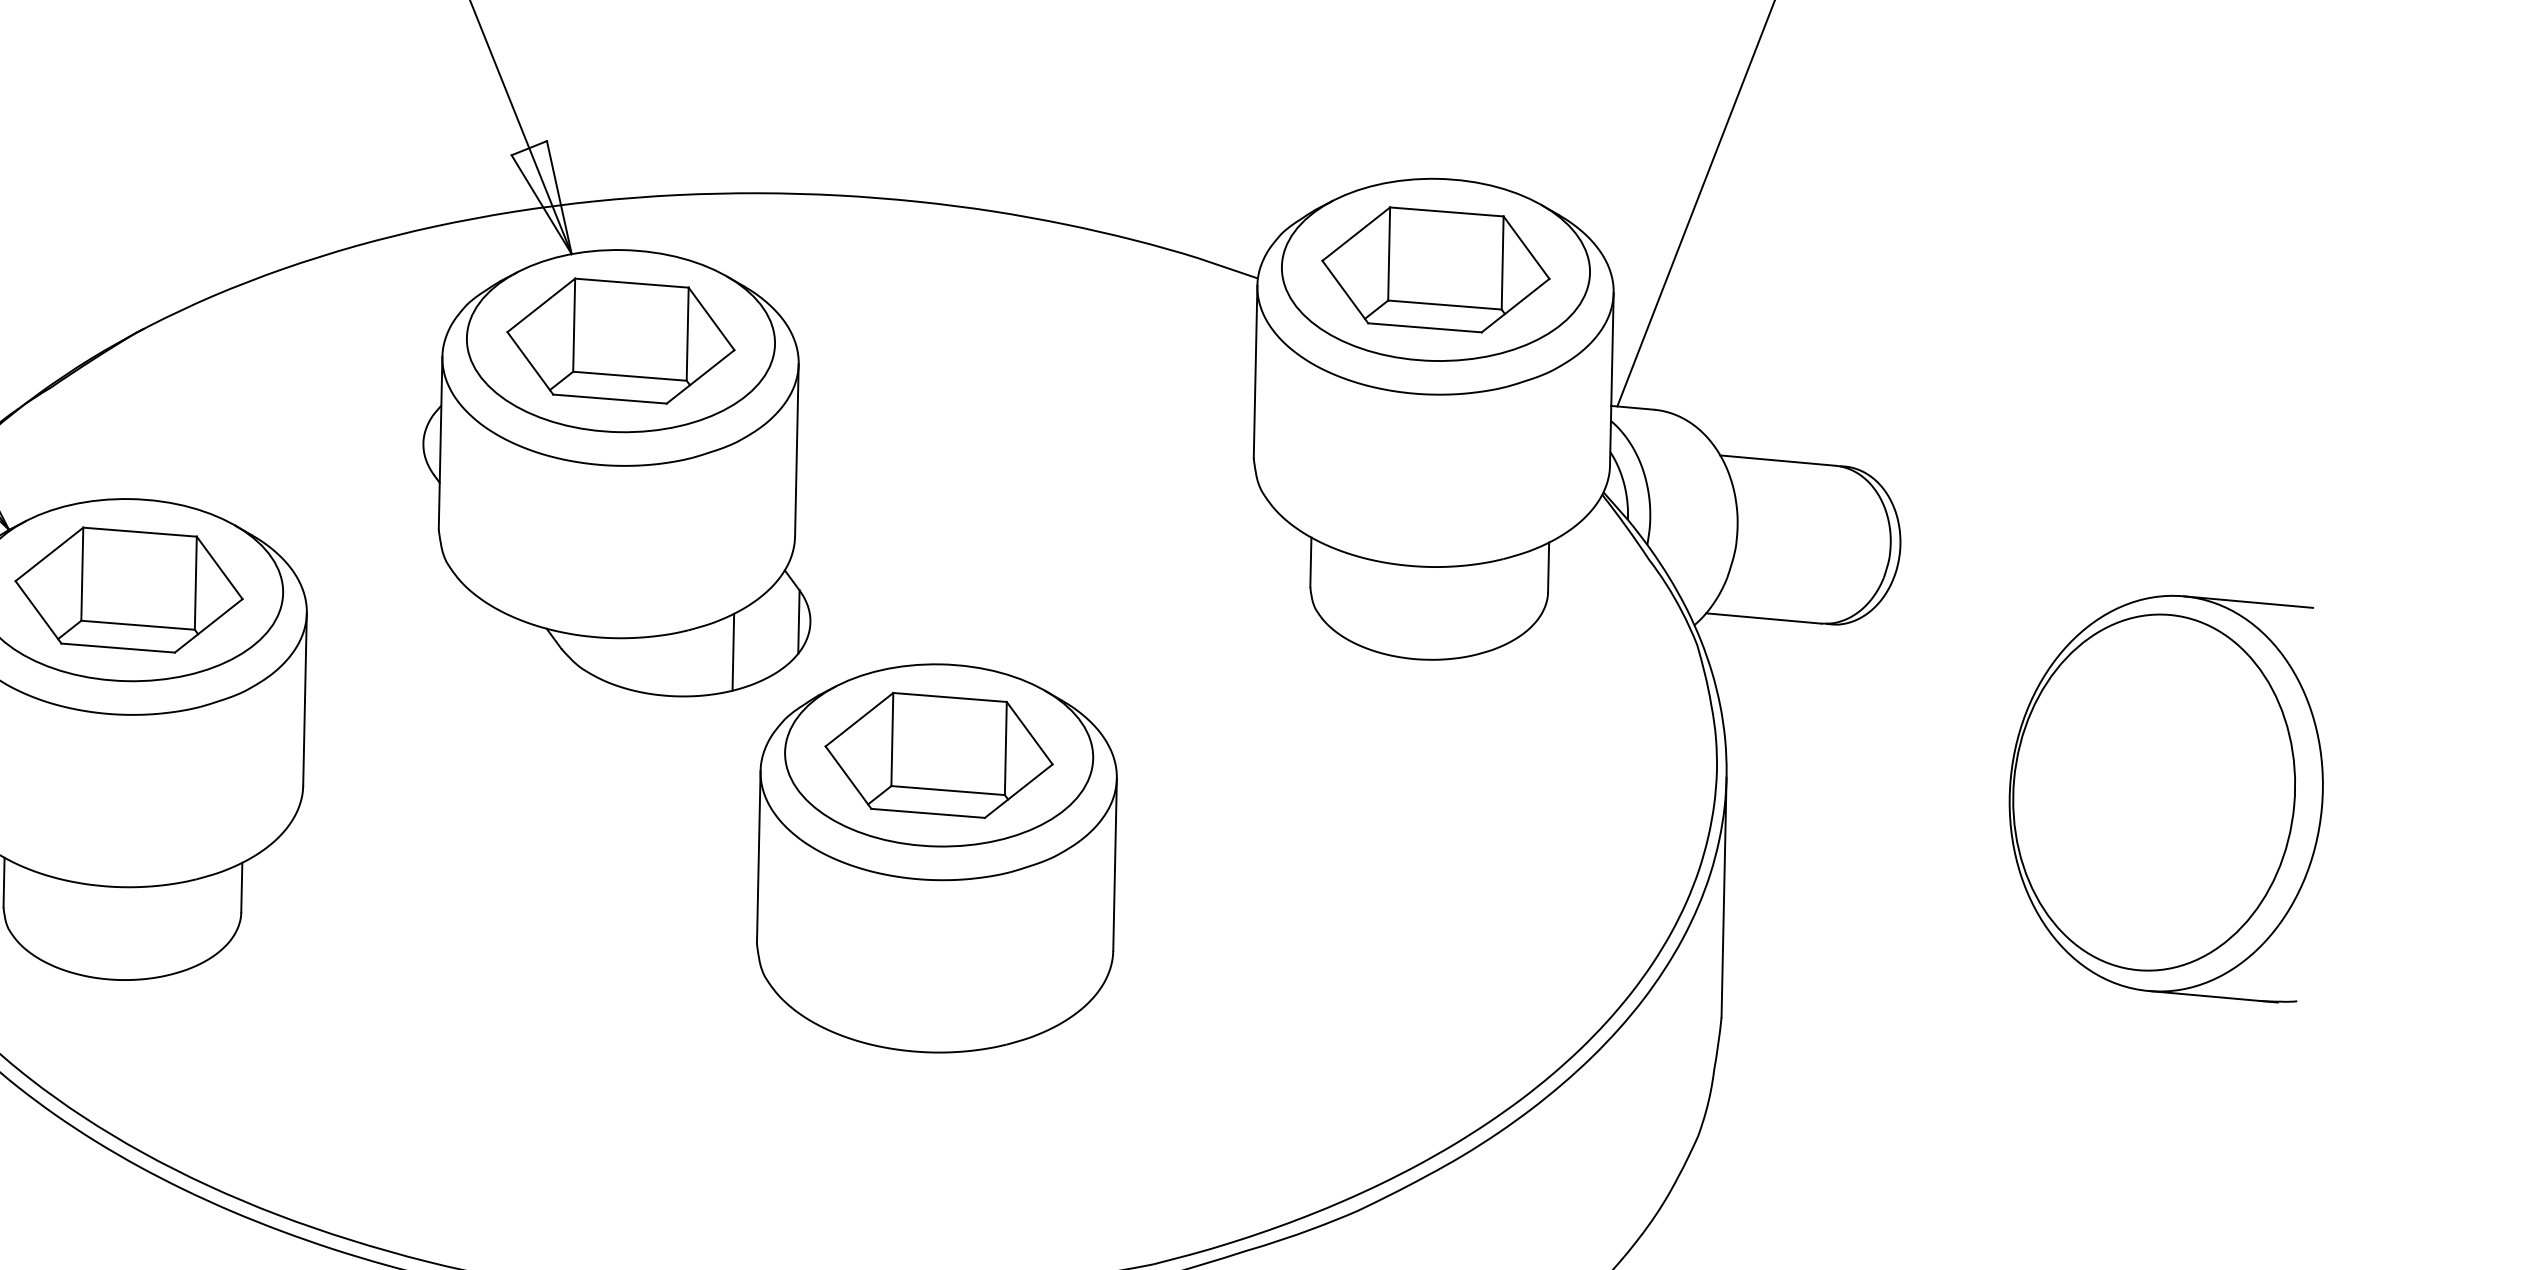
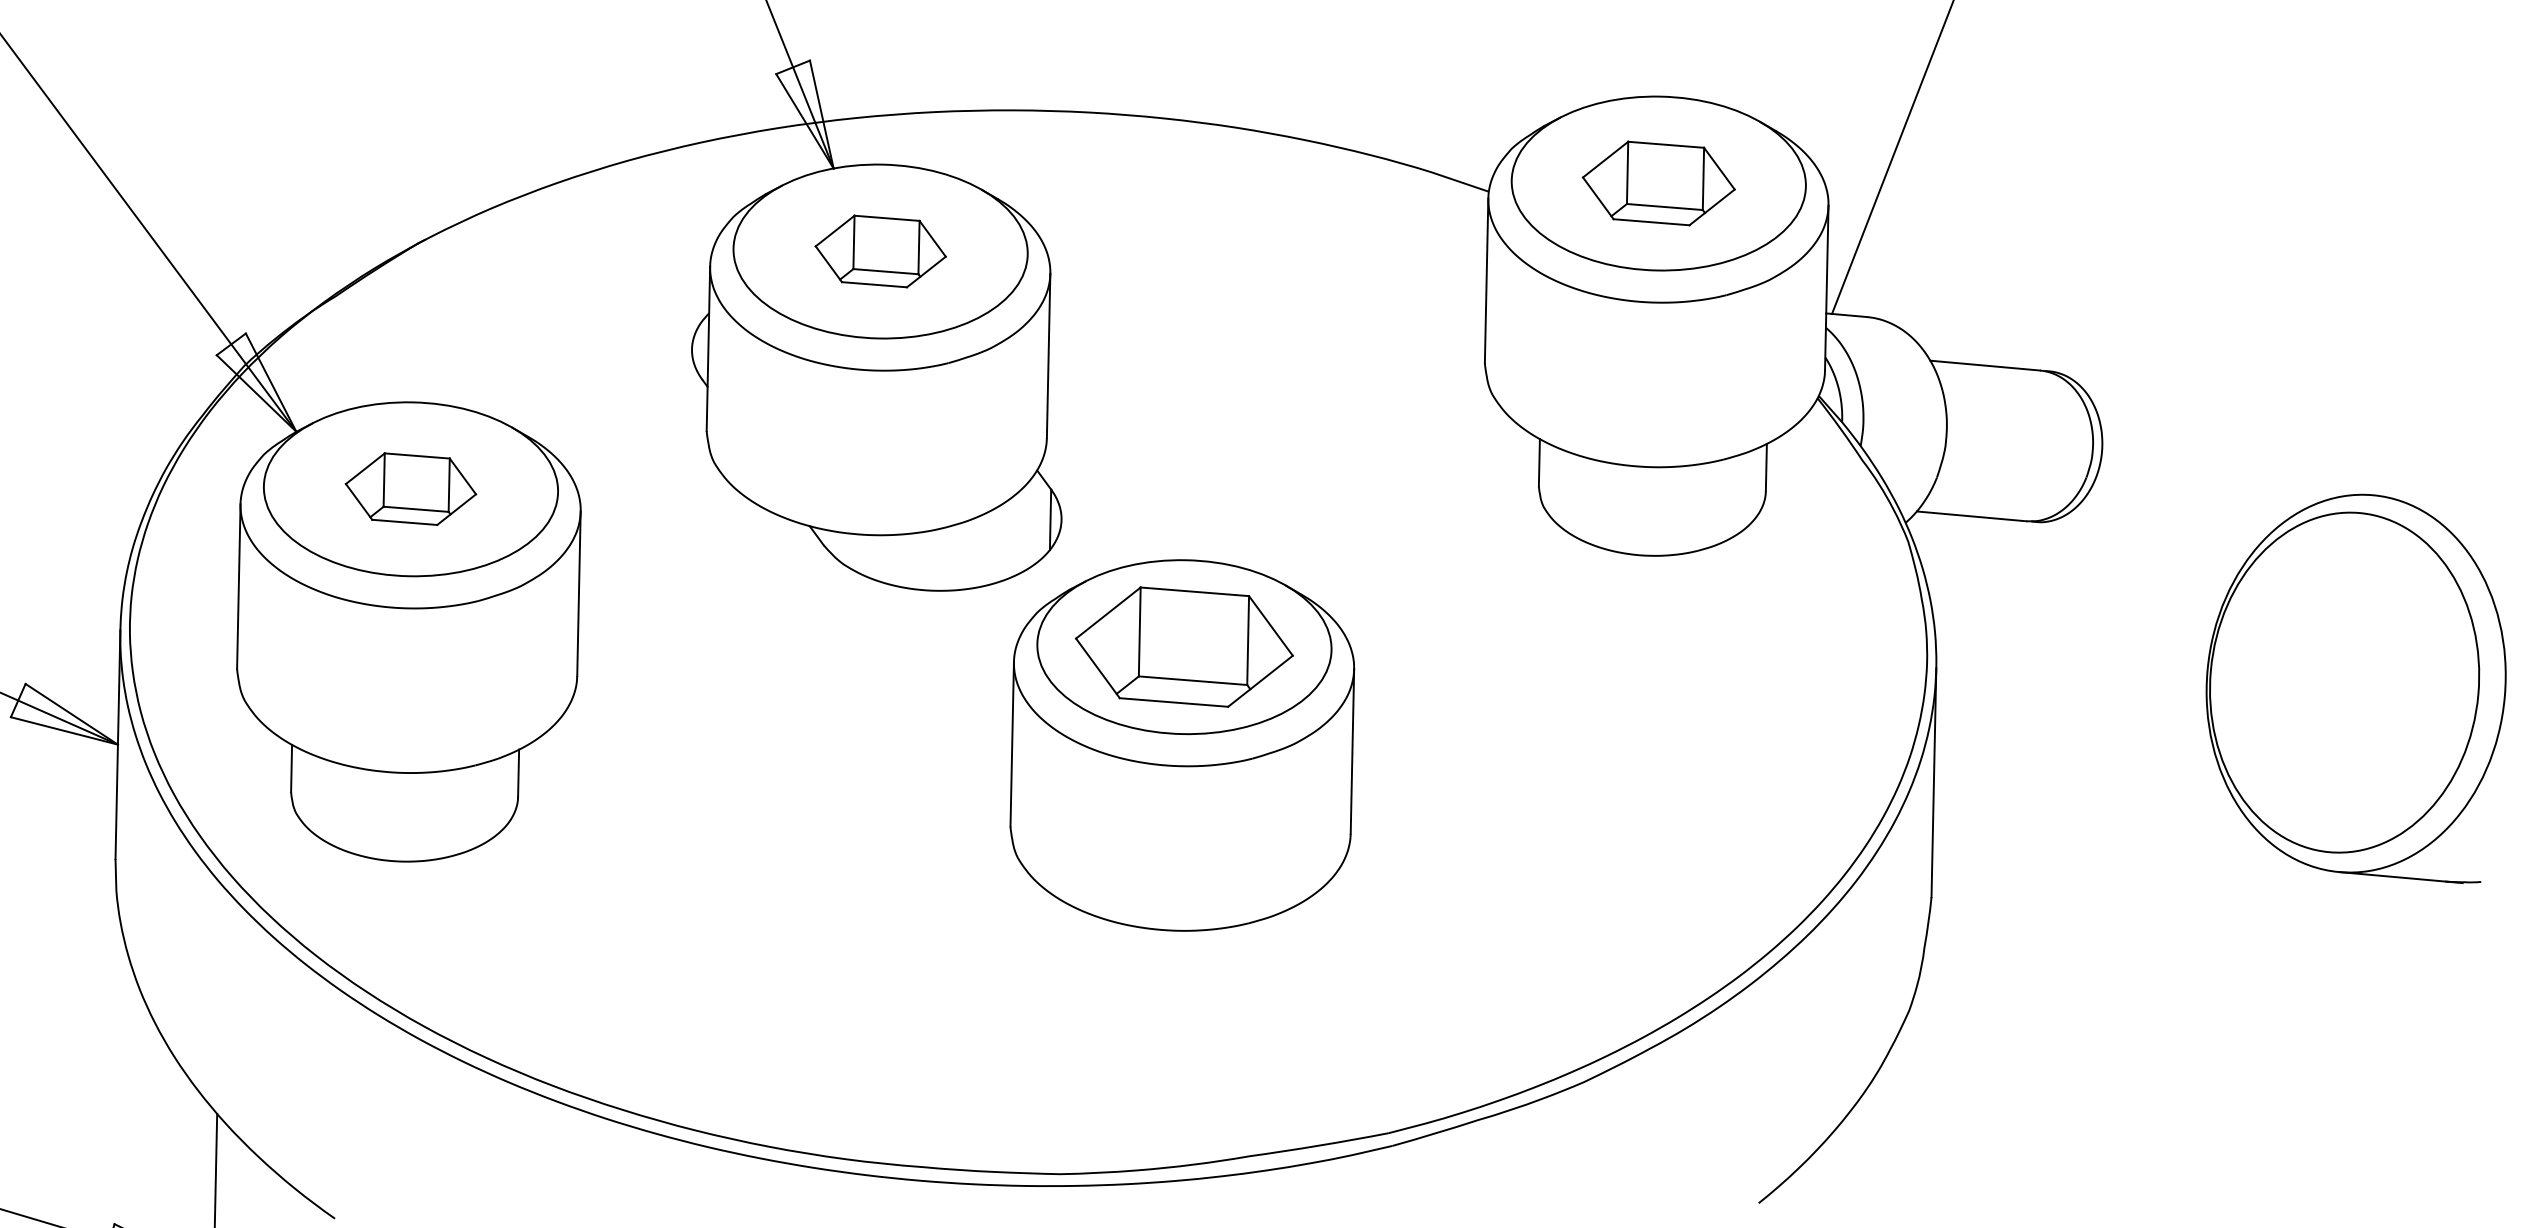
part: (1435, 269) -> (1658, 183), size x0.7
part: (620, 341) -> (880, 251), size x0.6
part: (128, 589) -> (410, 488), size x0.6
line: (2248, 601) -> (2434, 500), removed
line: (732, 652) -> (987, 548), removed

